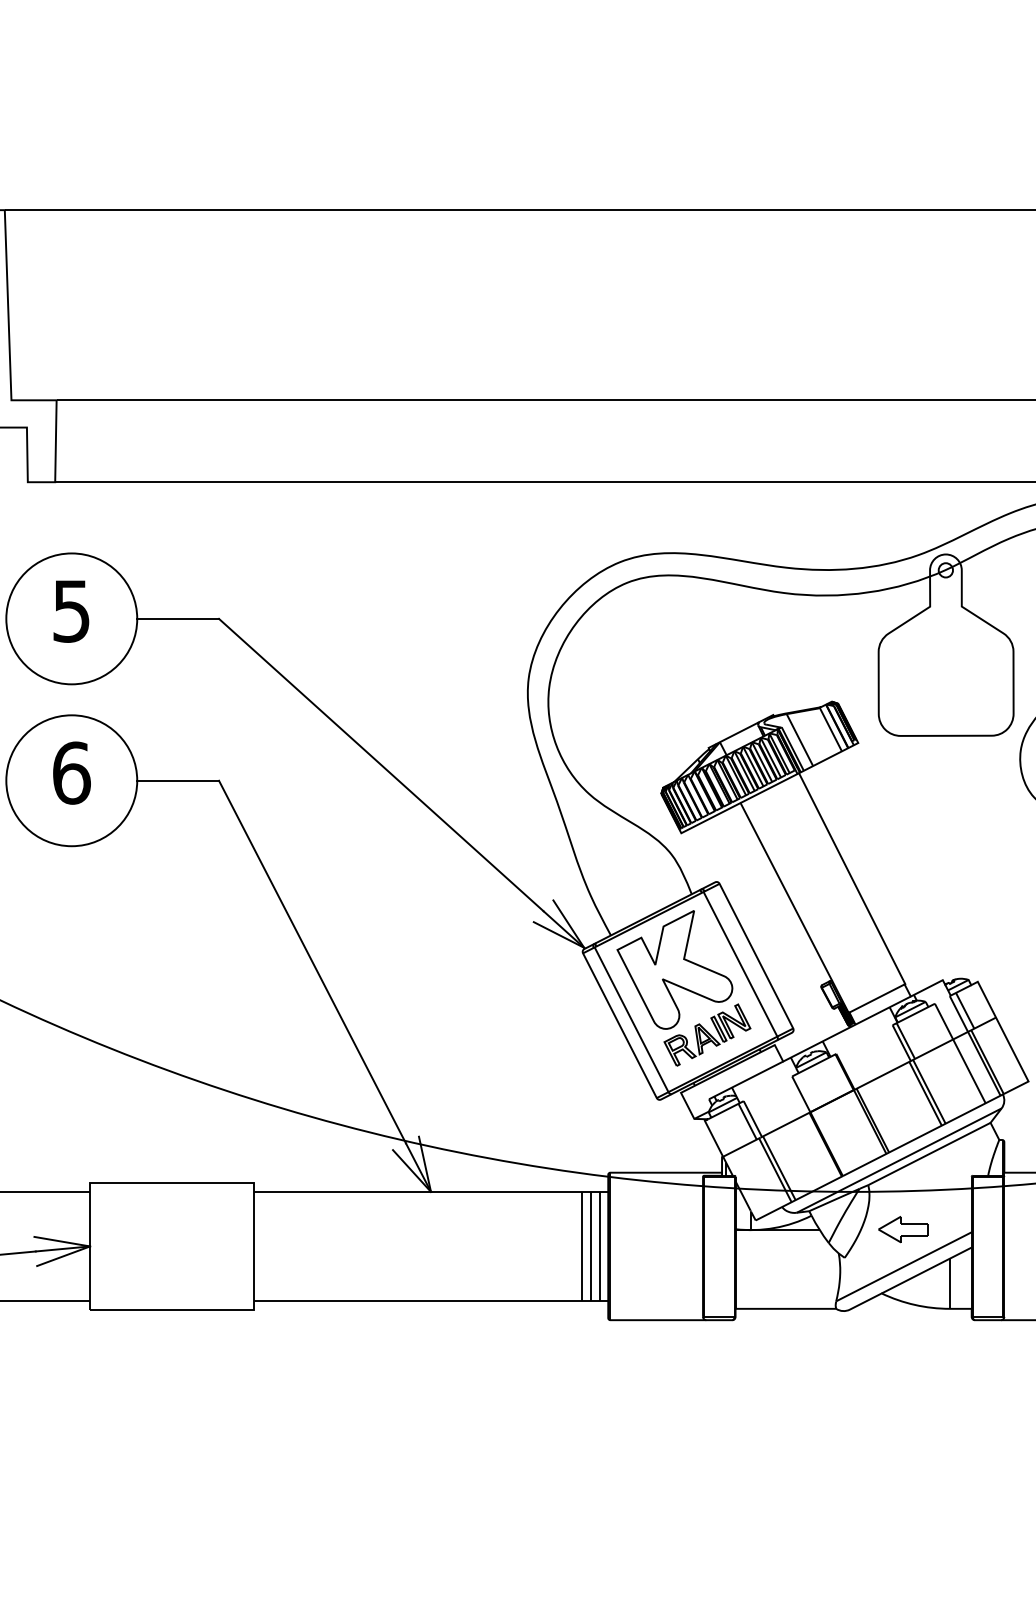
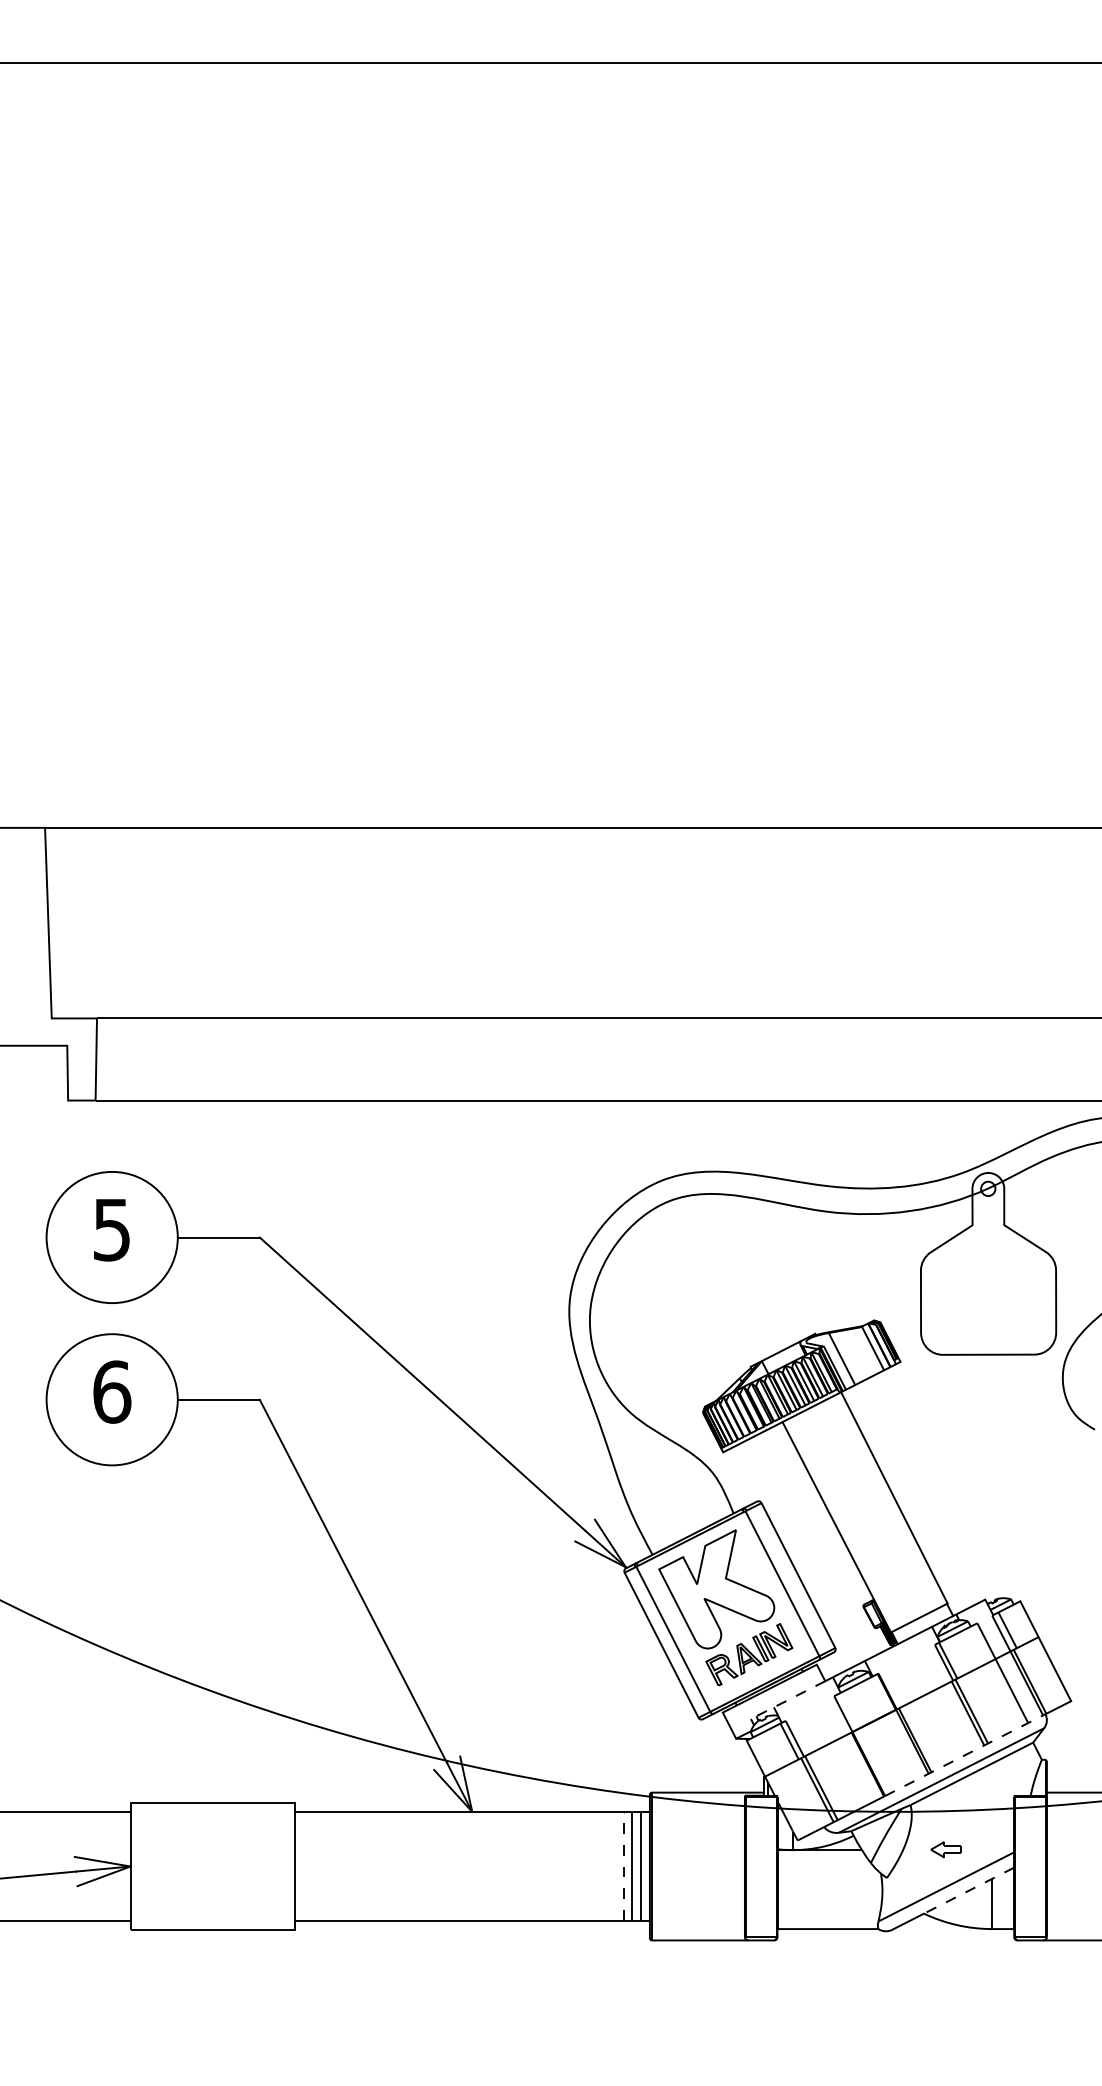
line: (746, 1080) -> (788, 1700), solid -> dashed
line: (923, 1134) -> (965, 1754), solid -> dashed
part: (903, 1229) -> (945, 1849), size x0.6
line: (581, 1246) -> (623, 1866), solid -> dashed
line: (927, 1270) -> (969, 1890), solid -> dashed

